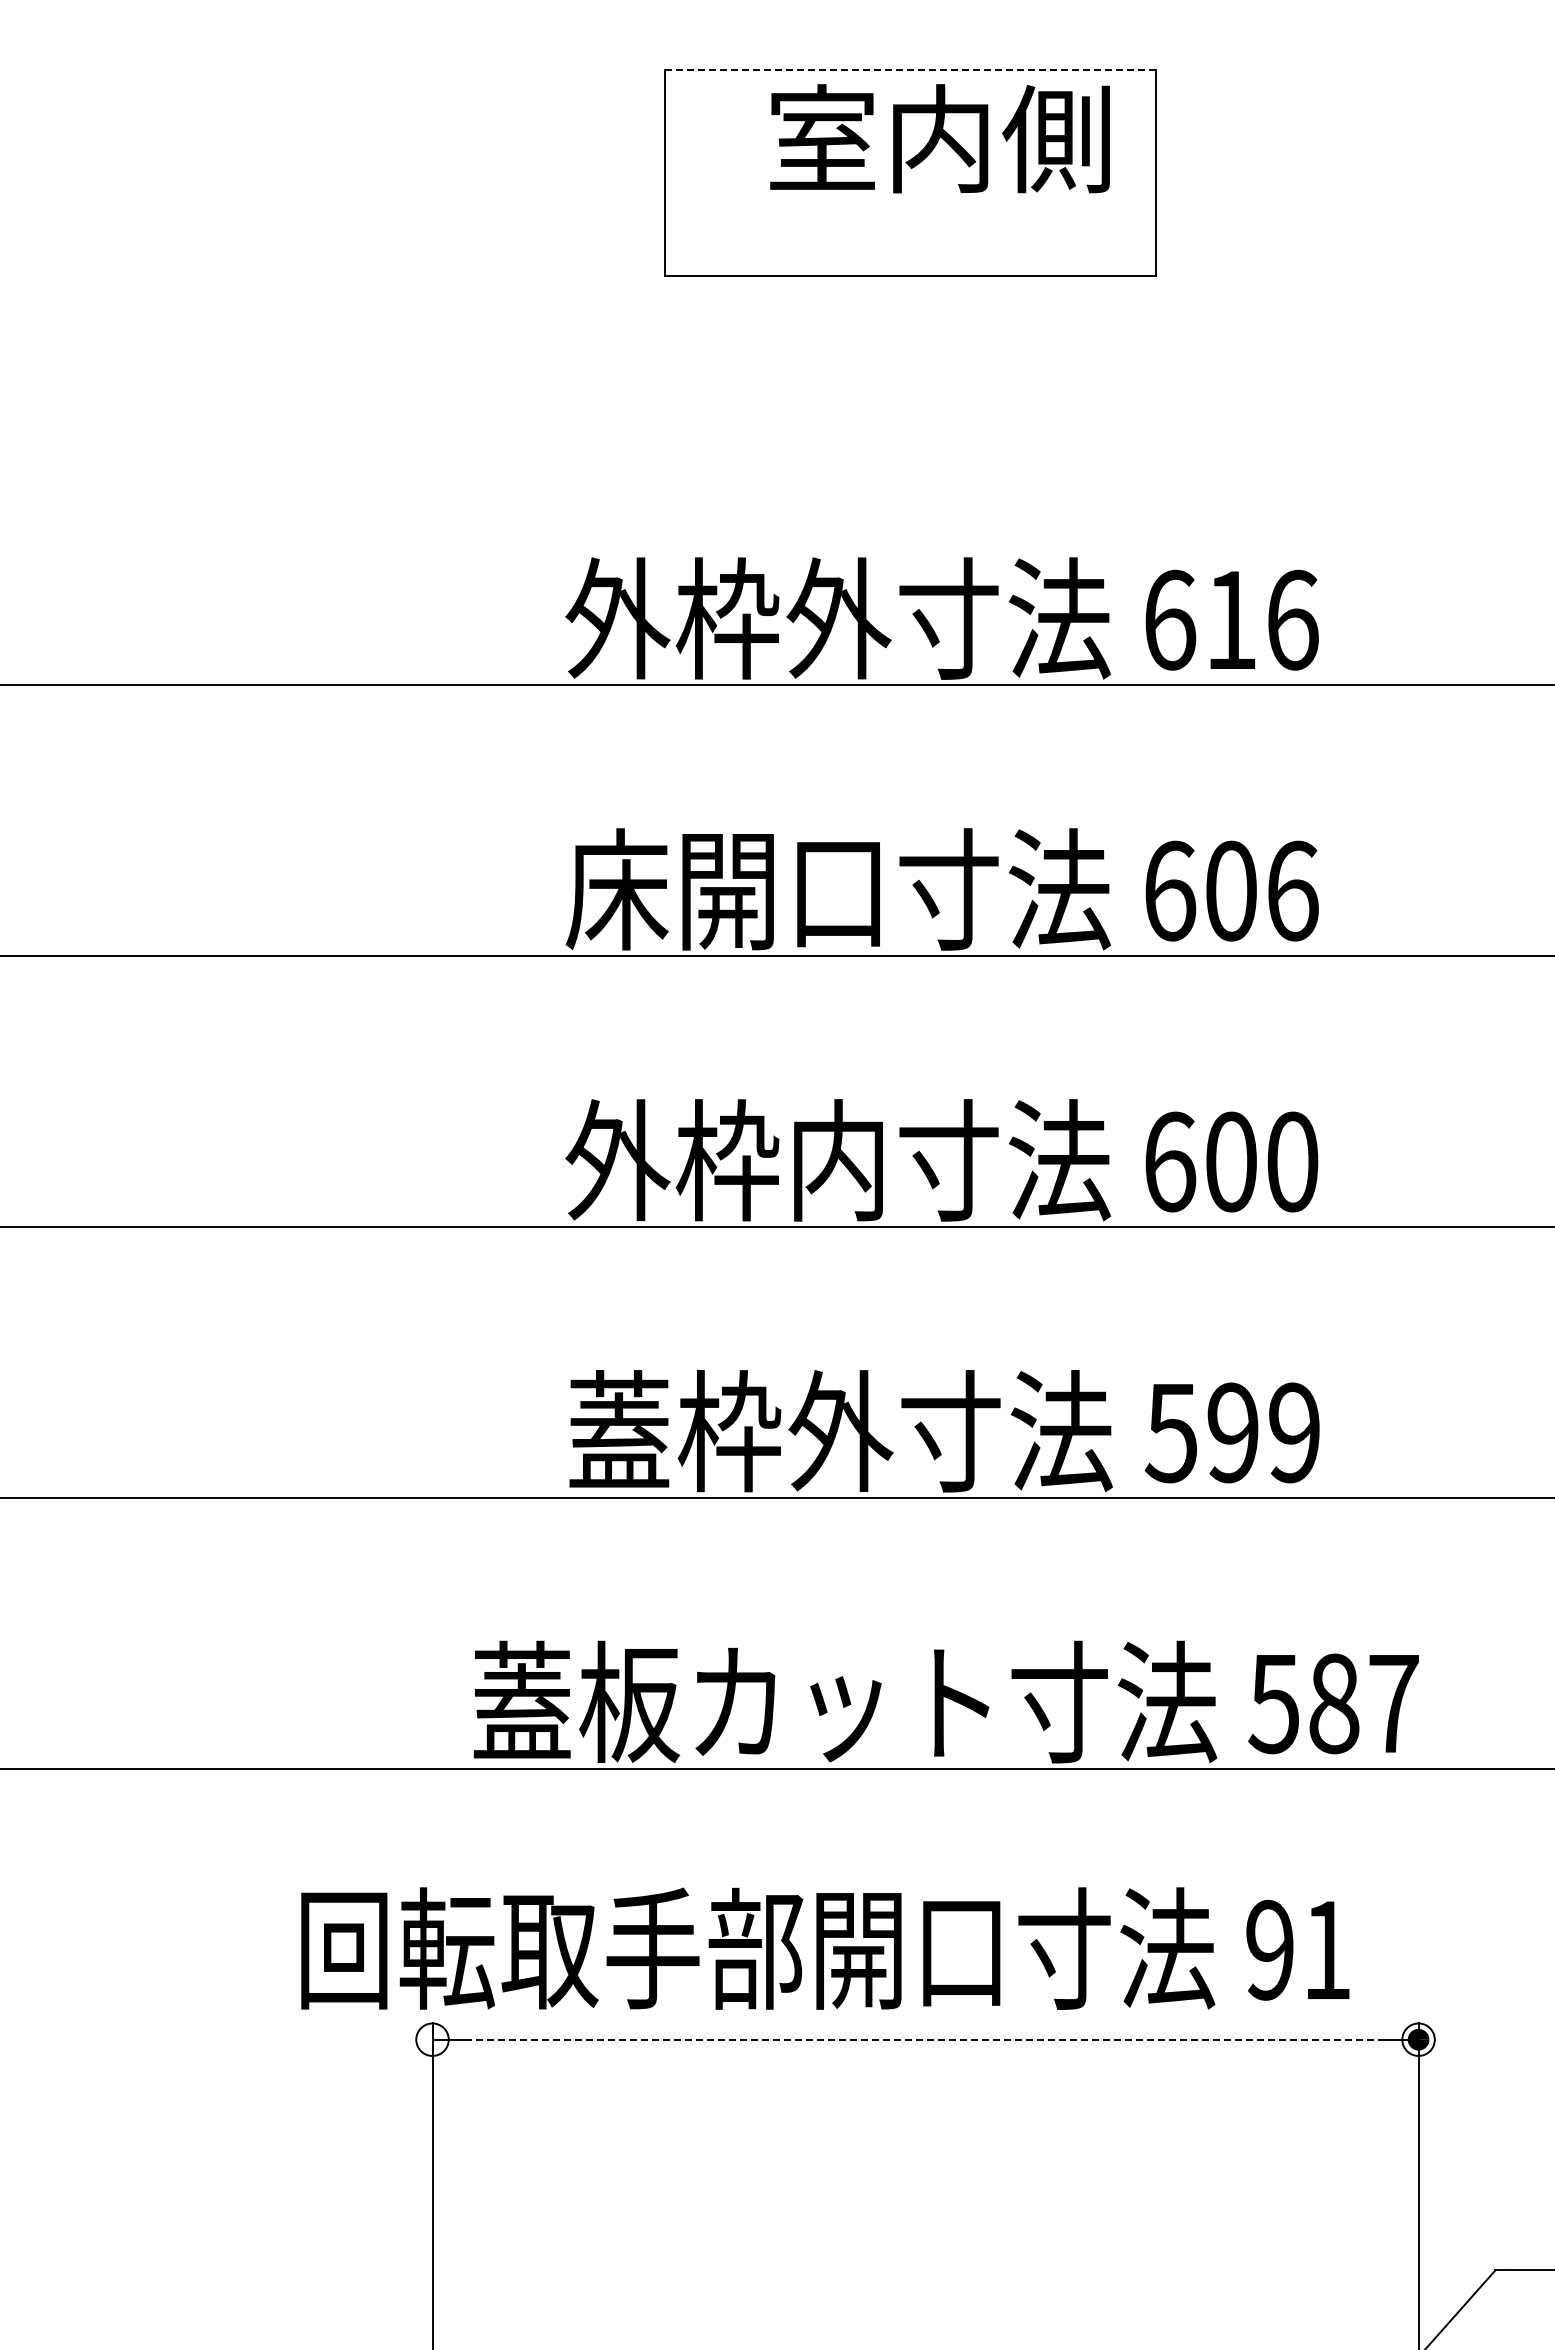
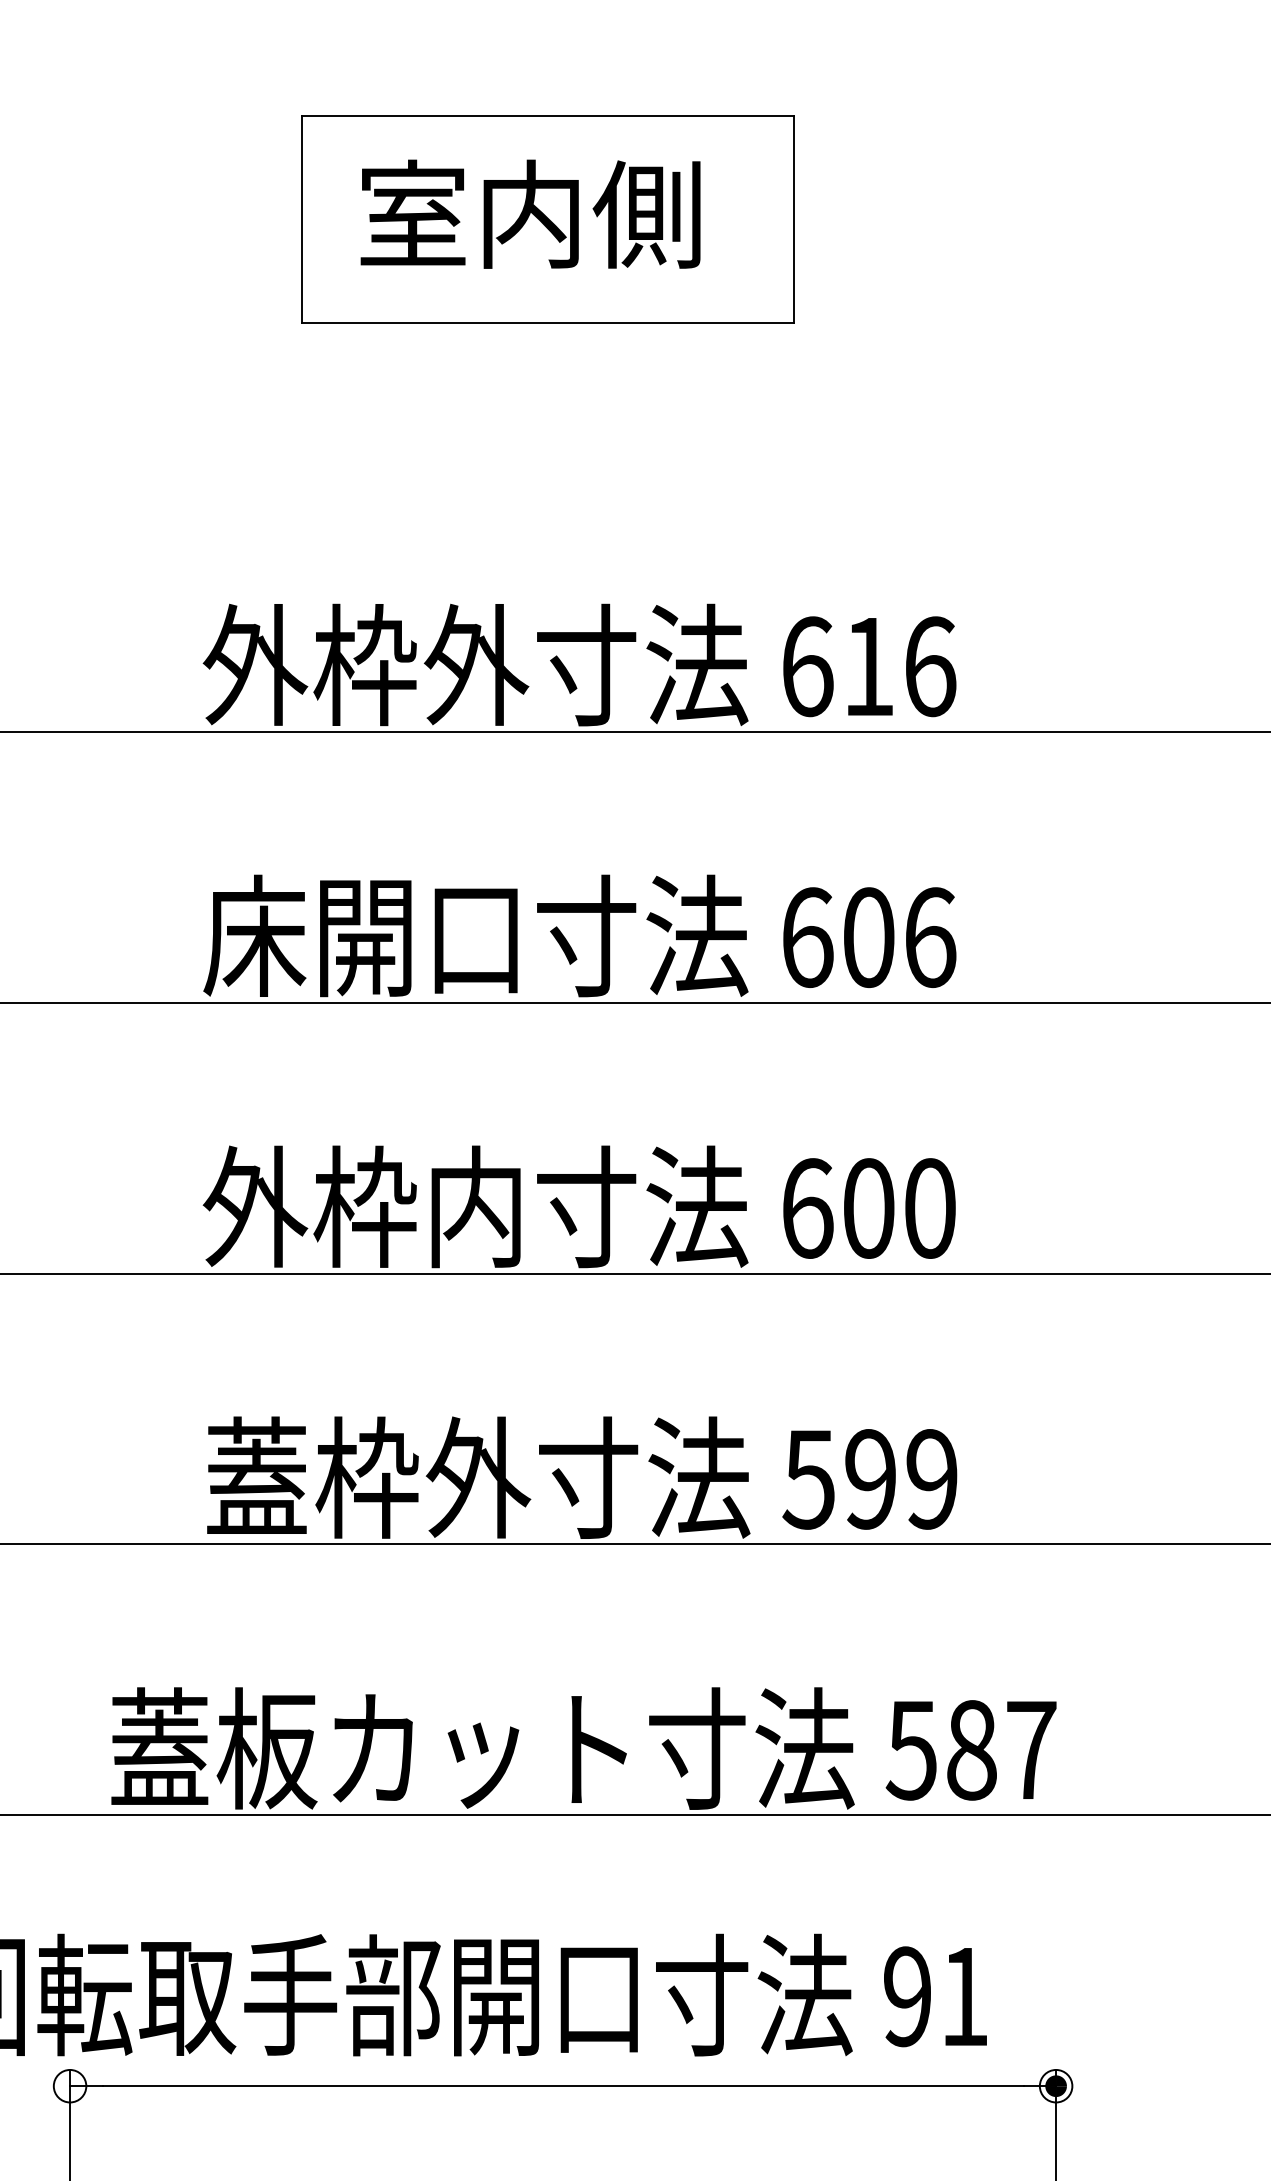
line: (910, 69) -> (548, 115), dashed -> solid
text: (939, 138) -> (530, 213), moved
line: (925, 2039) -> (563, 2085), dashed -> solid

